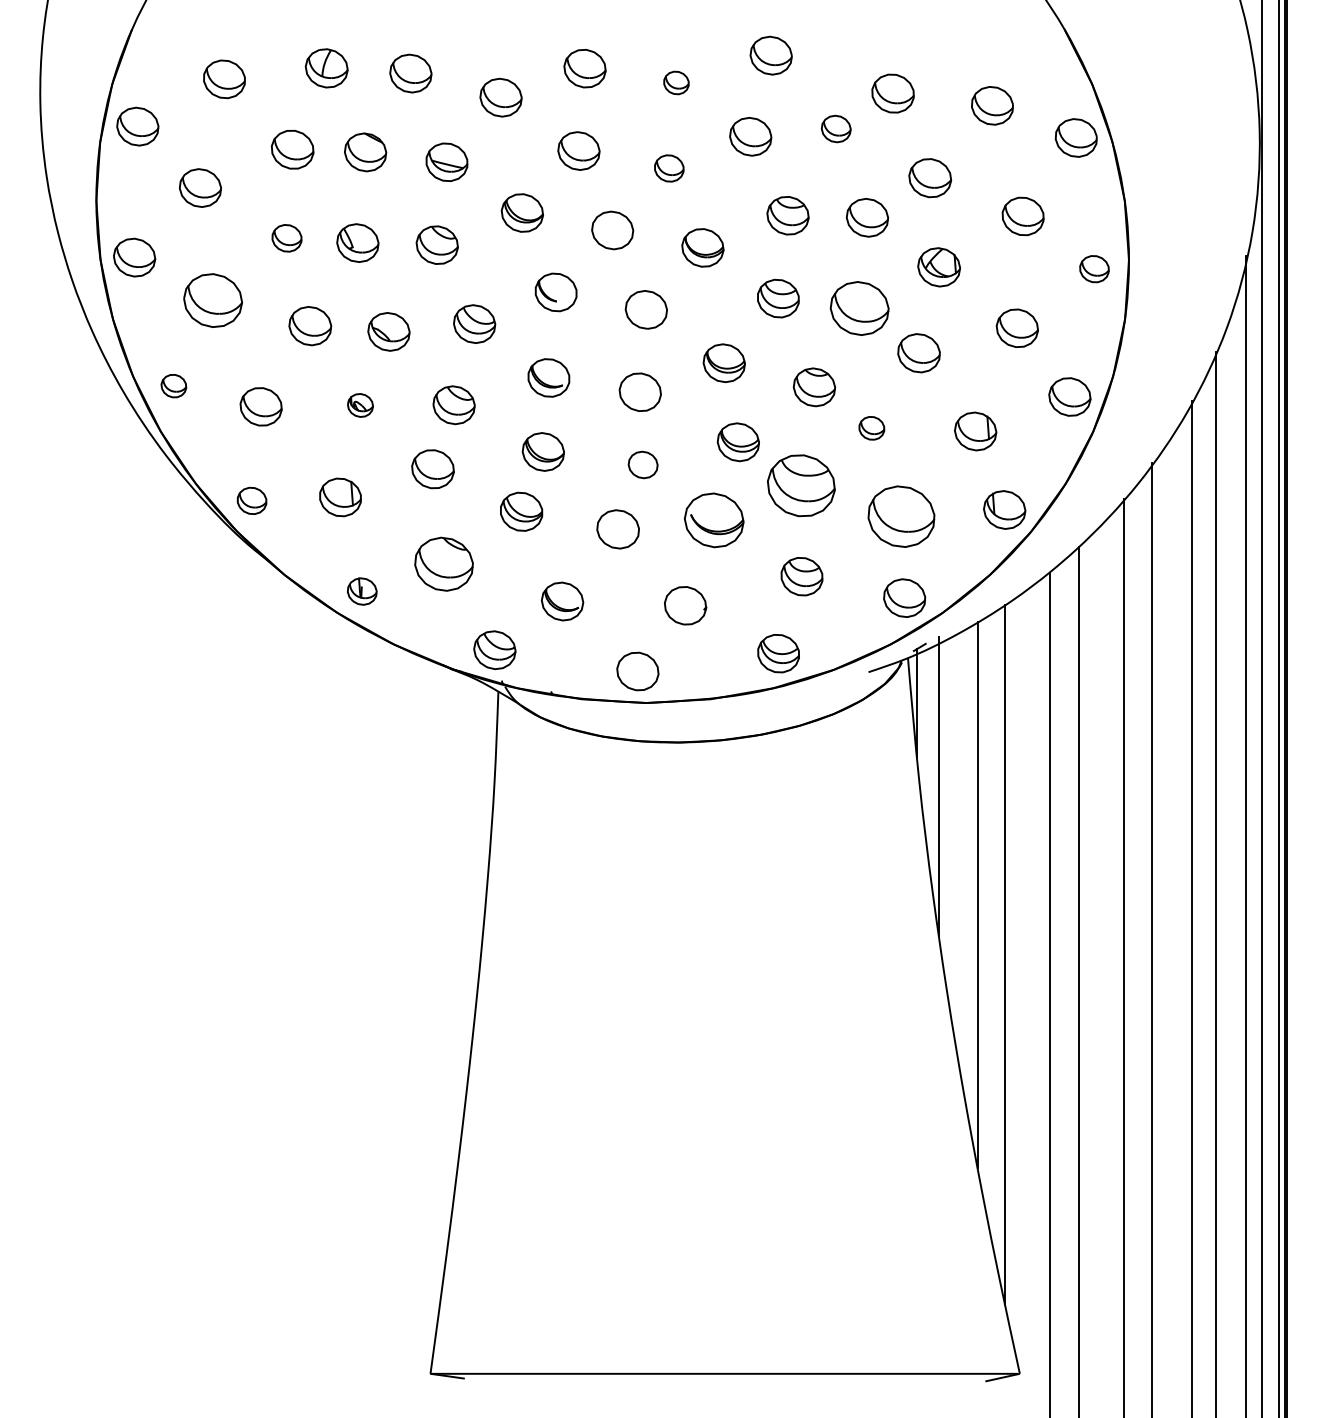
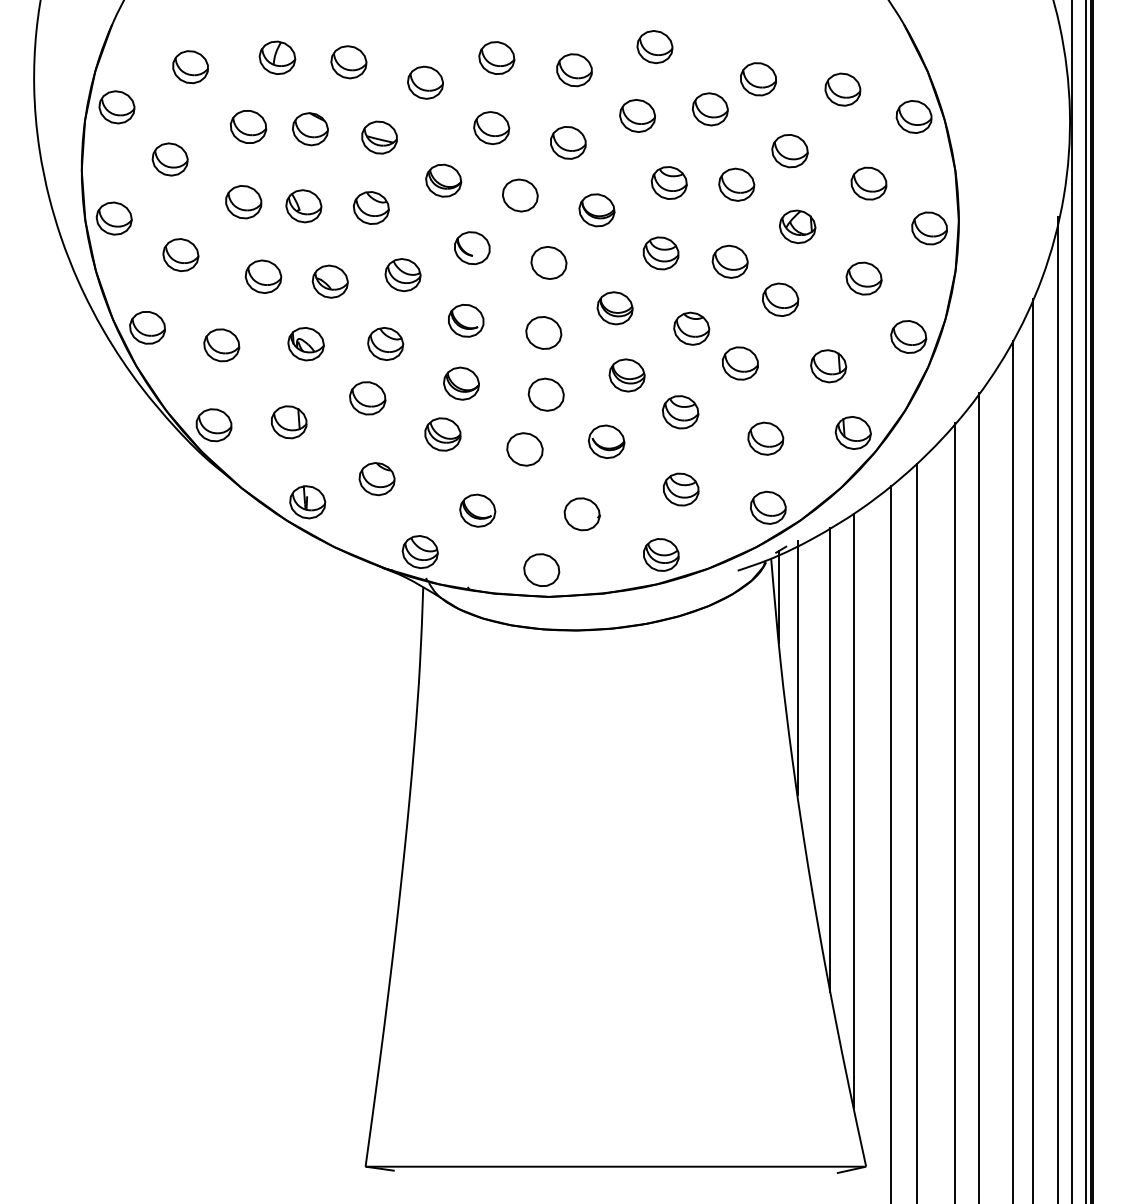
part: (676, 82) -> (574, 69), size x1.67
part: (835, 128) -> (709, 108), size x1.43
part: (669, 168) -> (568, 142), size x1.43
part: (286, 238) -> (243, 202), size x1.43
part: (1094, 268) -> (929, 227), size x1.43
part: (212, 300) -> (180, 255), size x0.71
part: (859, 308) -> (729, 261), size x0.71
part: (173, 385) -> (147, 327), size x1.67
part: (360, 405) -> (306, 344), size x1.67
part: (871, 428) -> (740, 363), size x1.67
part: (642, 464) -> (545, 394), size x1.43
part: (801, 485) -> (680, 412), size x0.62
part: (251, 500) -> (213, 424), size x1.43
part: (901, 516) -> (765, 438), size x0.62
part: (714, 520) -> (606, 441), size x0.71
part: (443, 564) -> (376, 479), size x0.71
part: (361, 591) -> (306, 502), size x1.43

